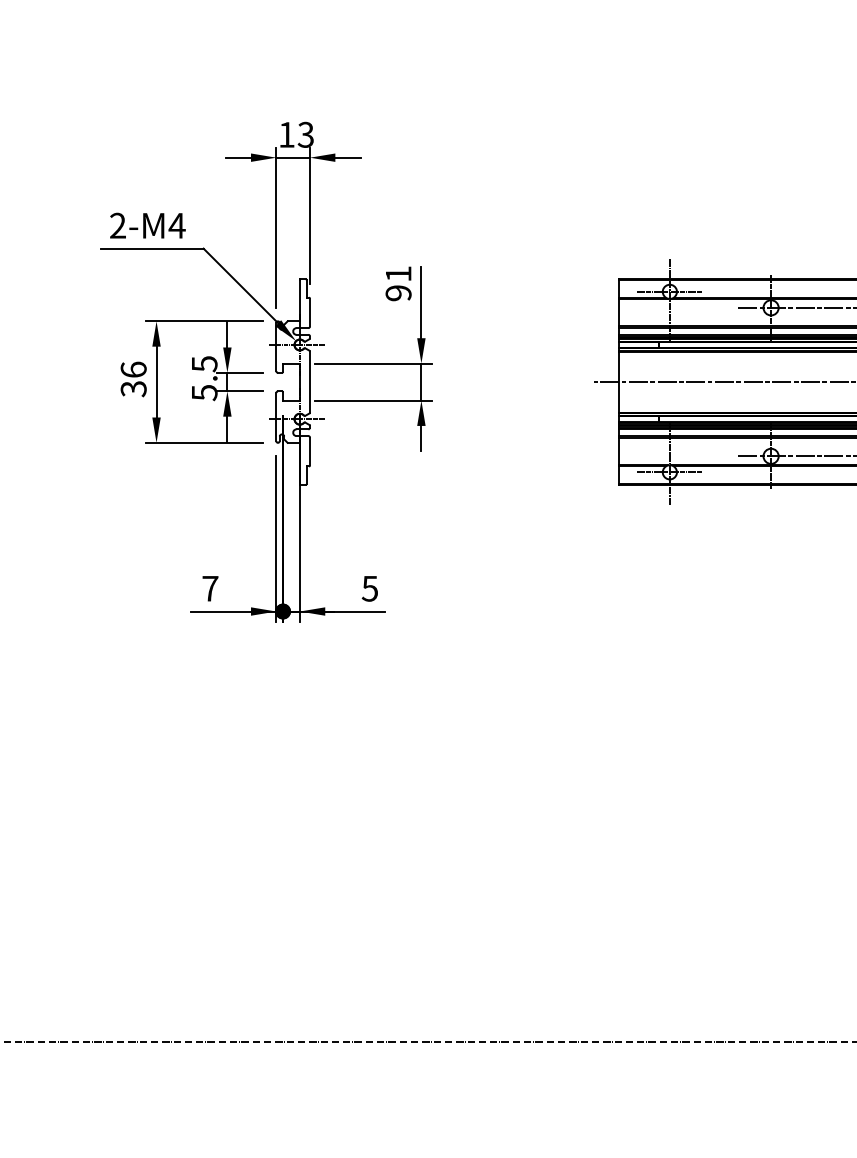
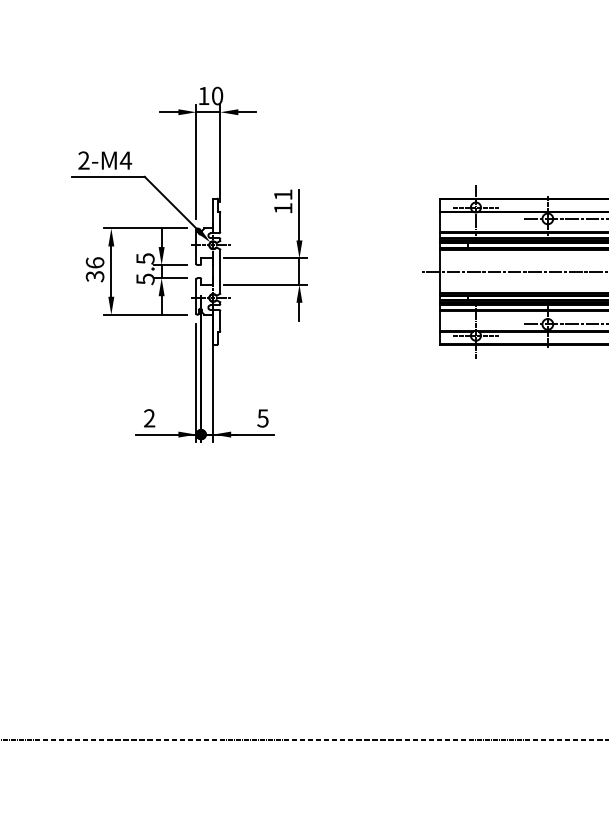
text: (305, 134) -> (217, 95), 13 -> 10
text: (398, 293) -> (283, 208), 91 -> 11
text: (210, 588) -> (149, 418), 7 -> 2

